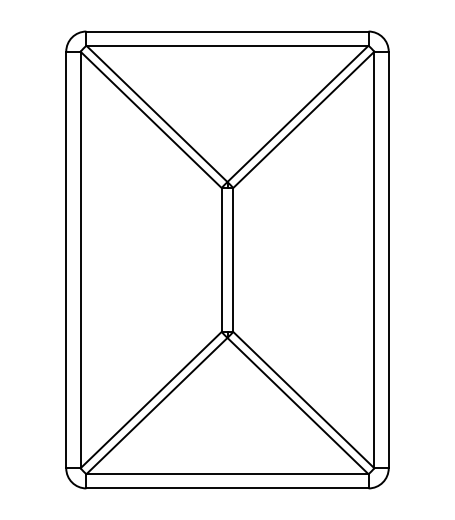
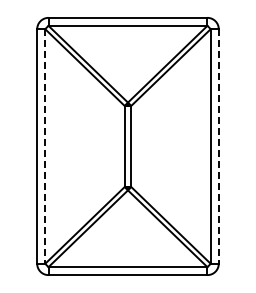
line: (80, 260) -> (45, 146), solid -> dashed
line: (388, 260) -> (218, 146), solid -> dashed

